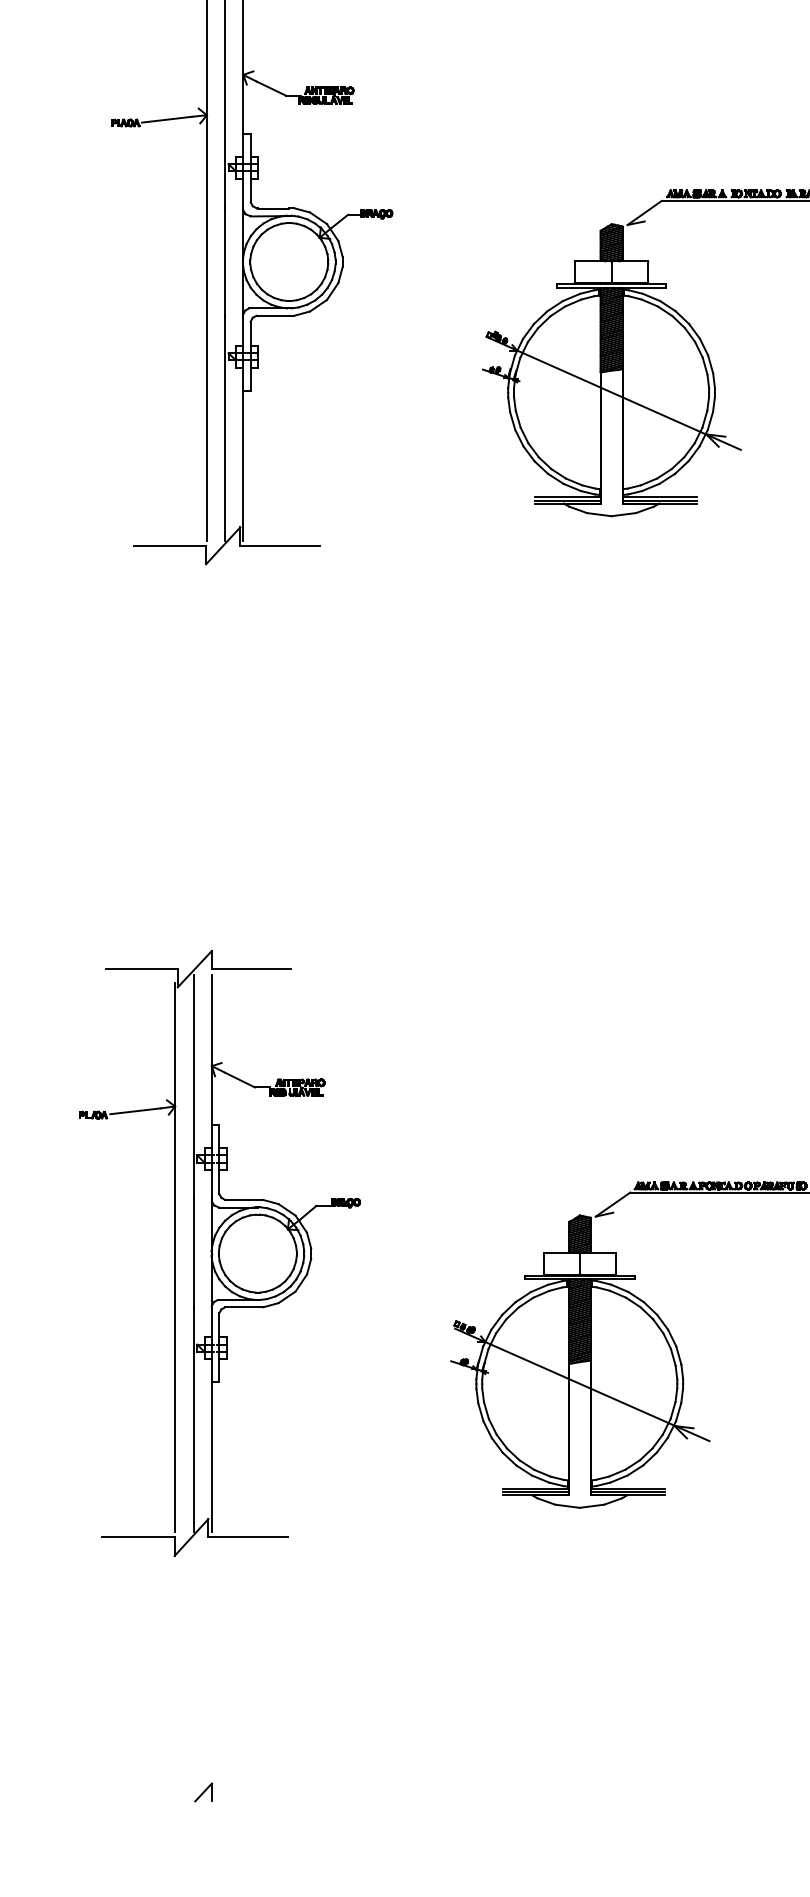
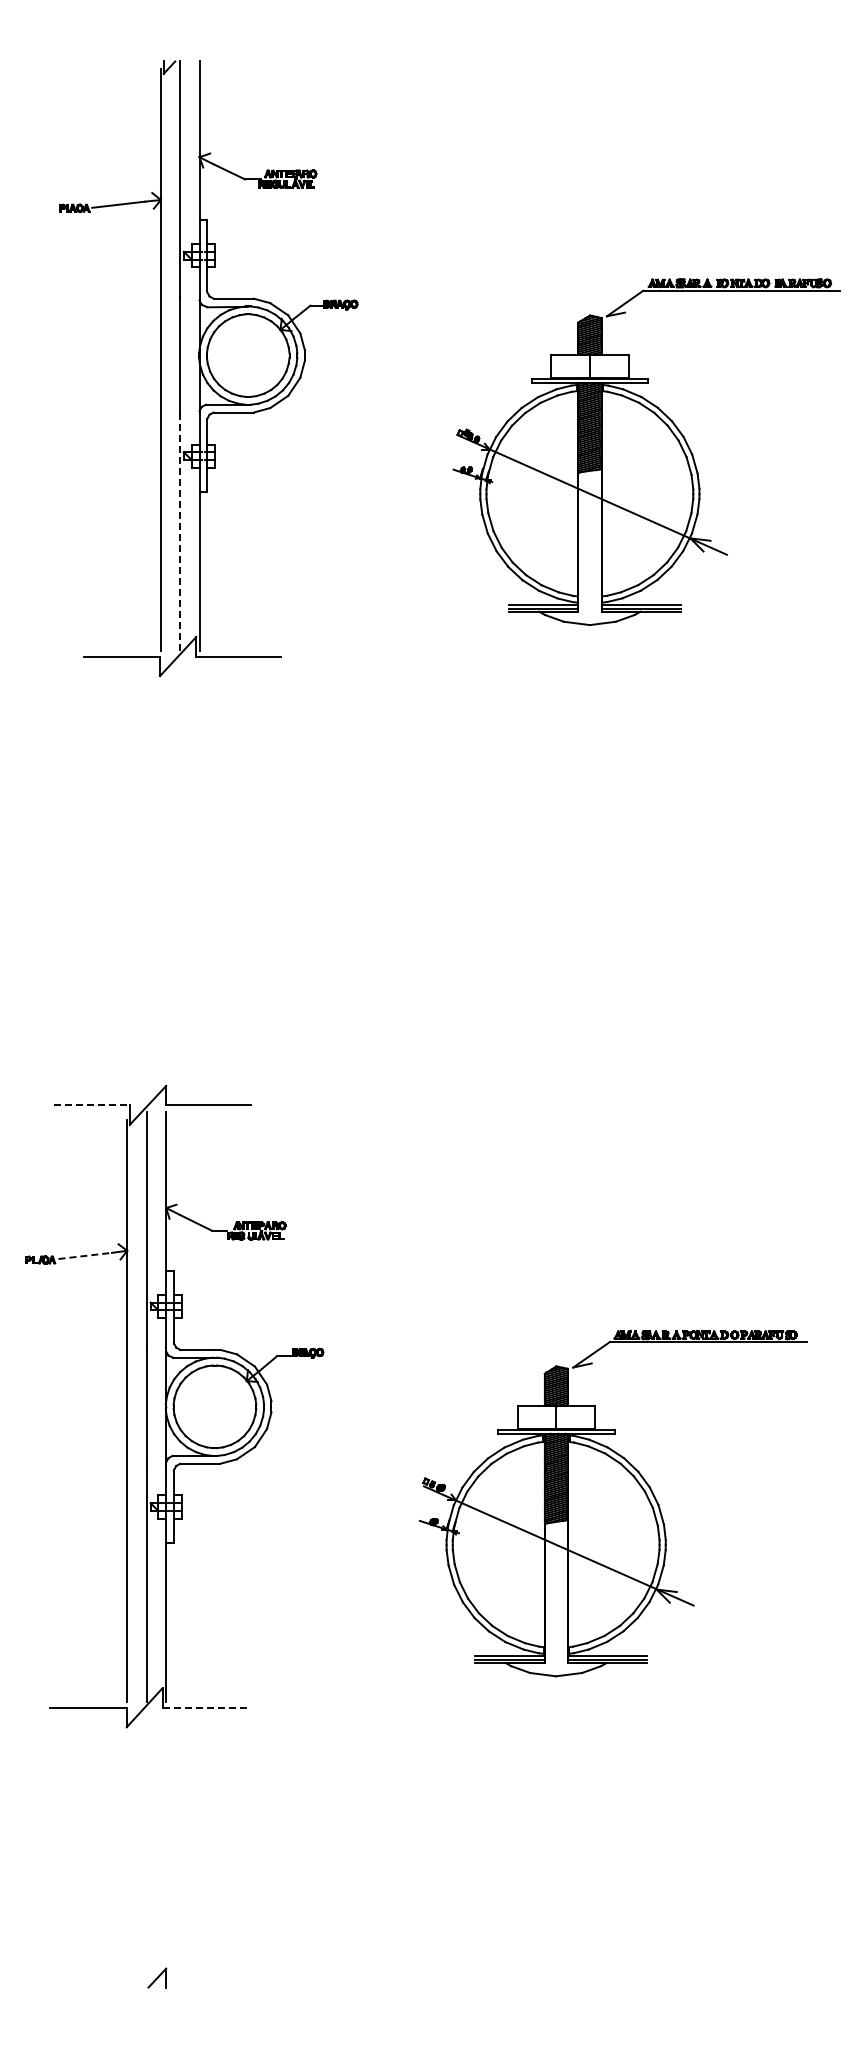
line: (225, 428) -> (180, 532), solid -> dashed
line: (142, 969) -> (92, 1105), solid -> dashed
line: (135, 1110) -> (85, 1255), solid -> dashed
line: (248, 1537) -> (205, 1707), solid -> dashed

